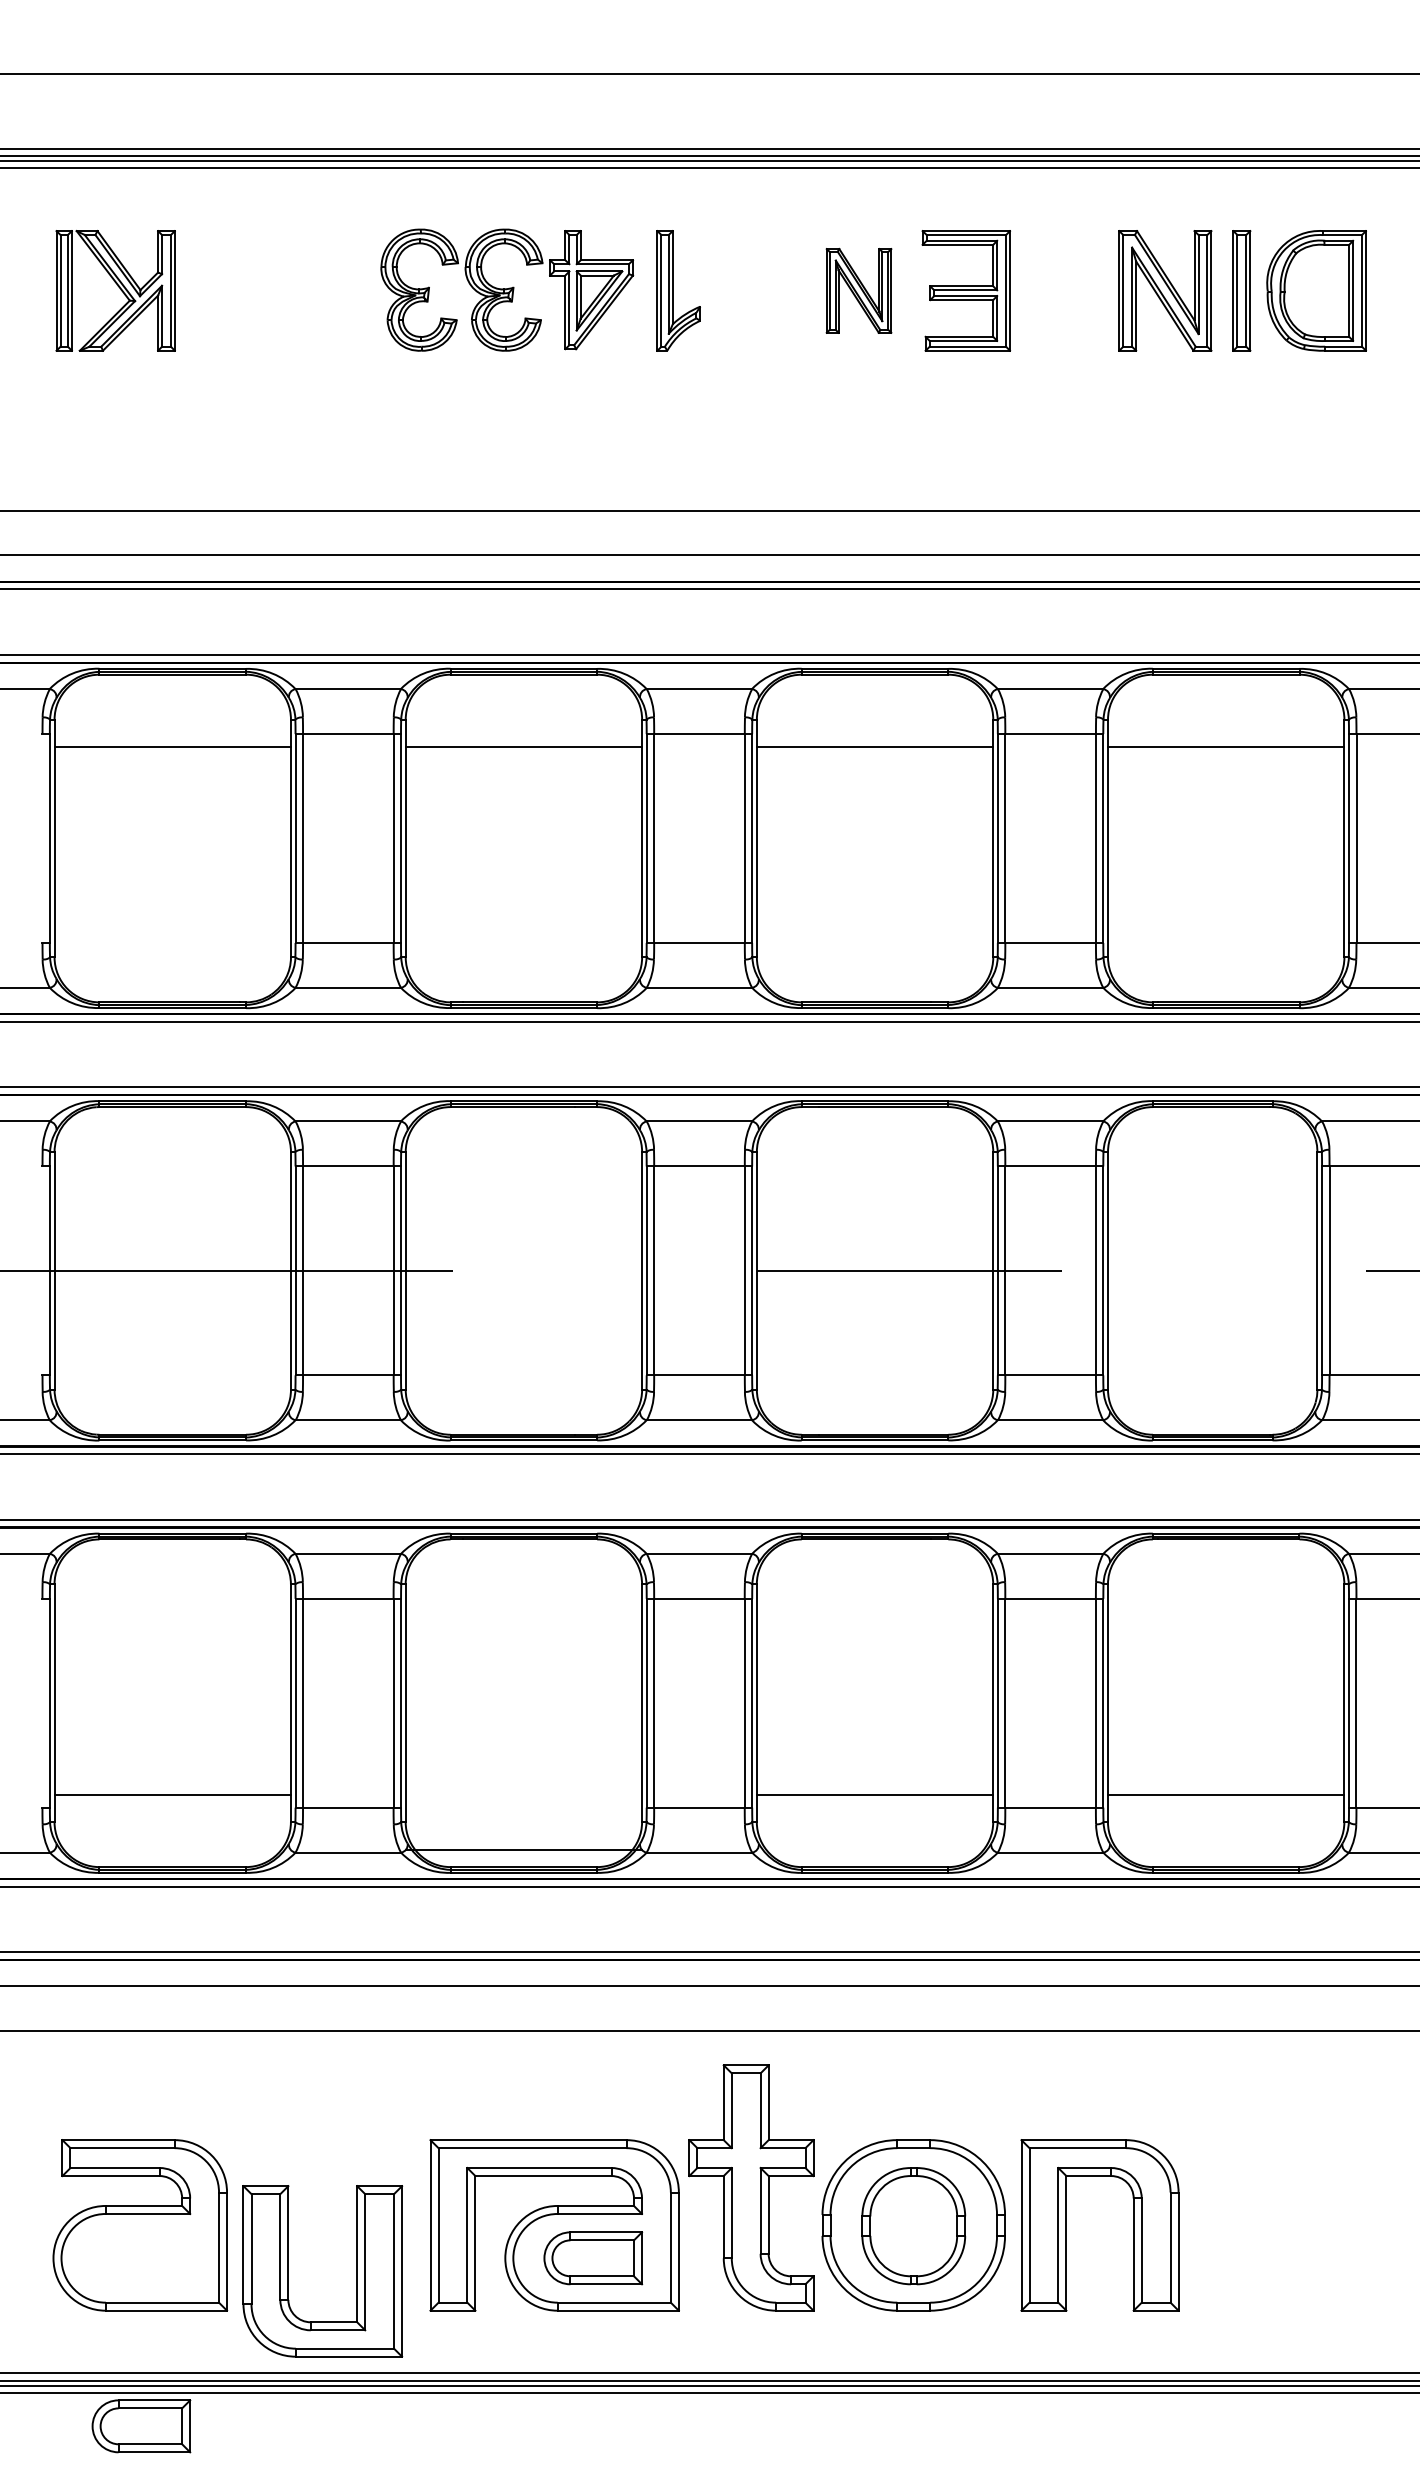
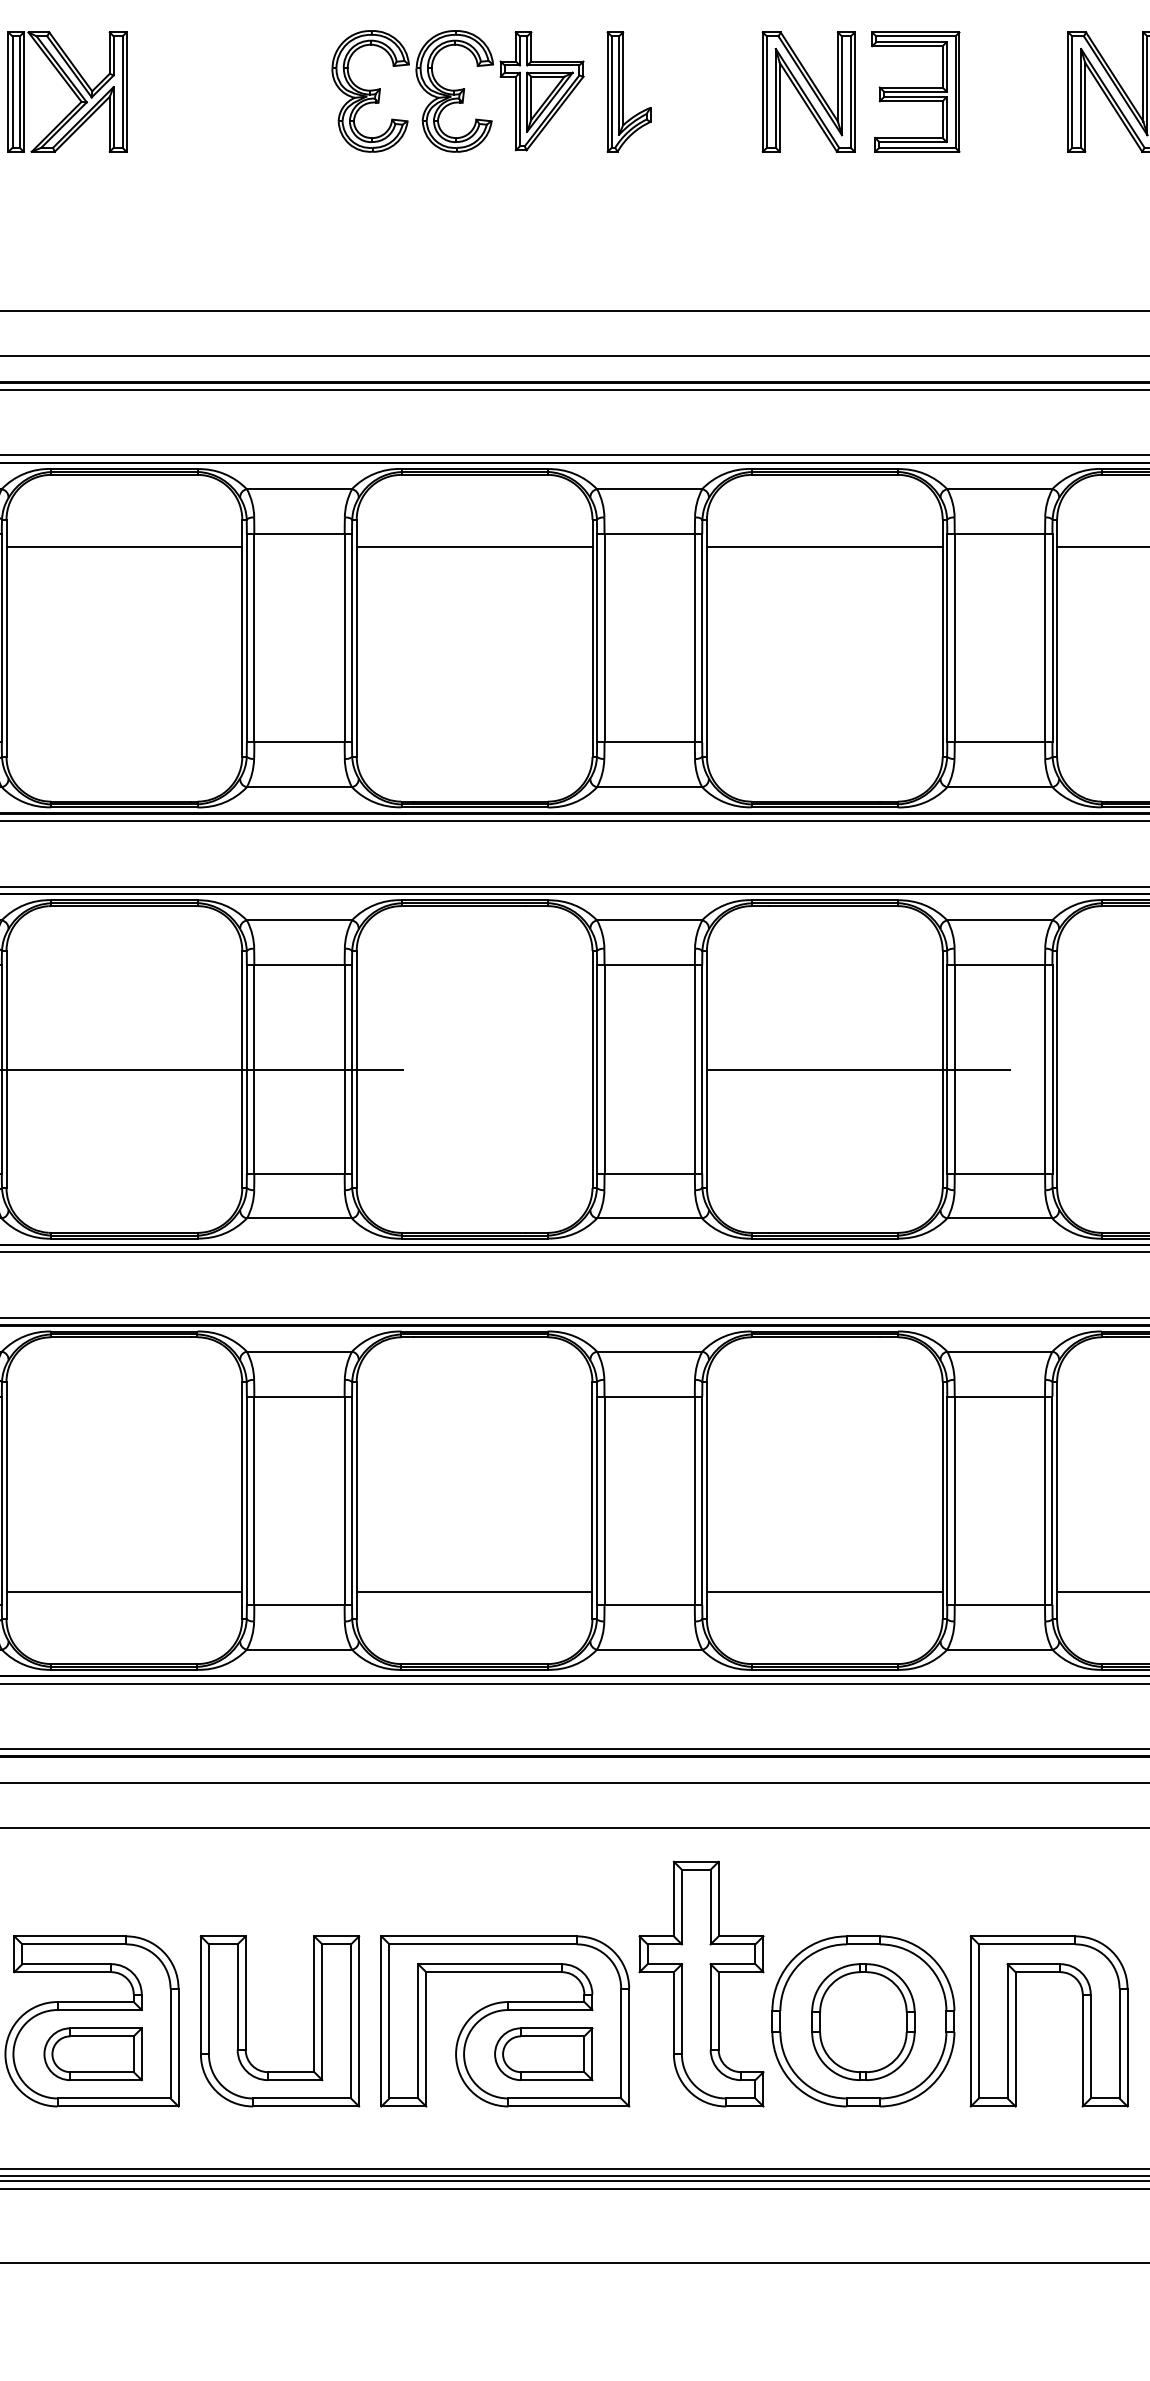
part: (858, 290) -> (808, 91), size x1.43
line: (523, 1849) -> (474, 1591), moved
part: (288, 2271) -> (245, 2021), moved
part: (141, 2426) -> (93, 2054), moved

